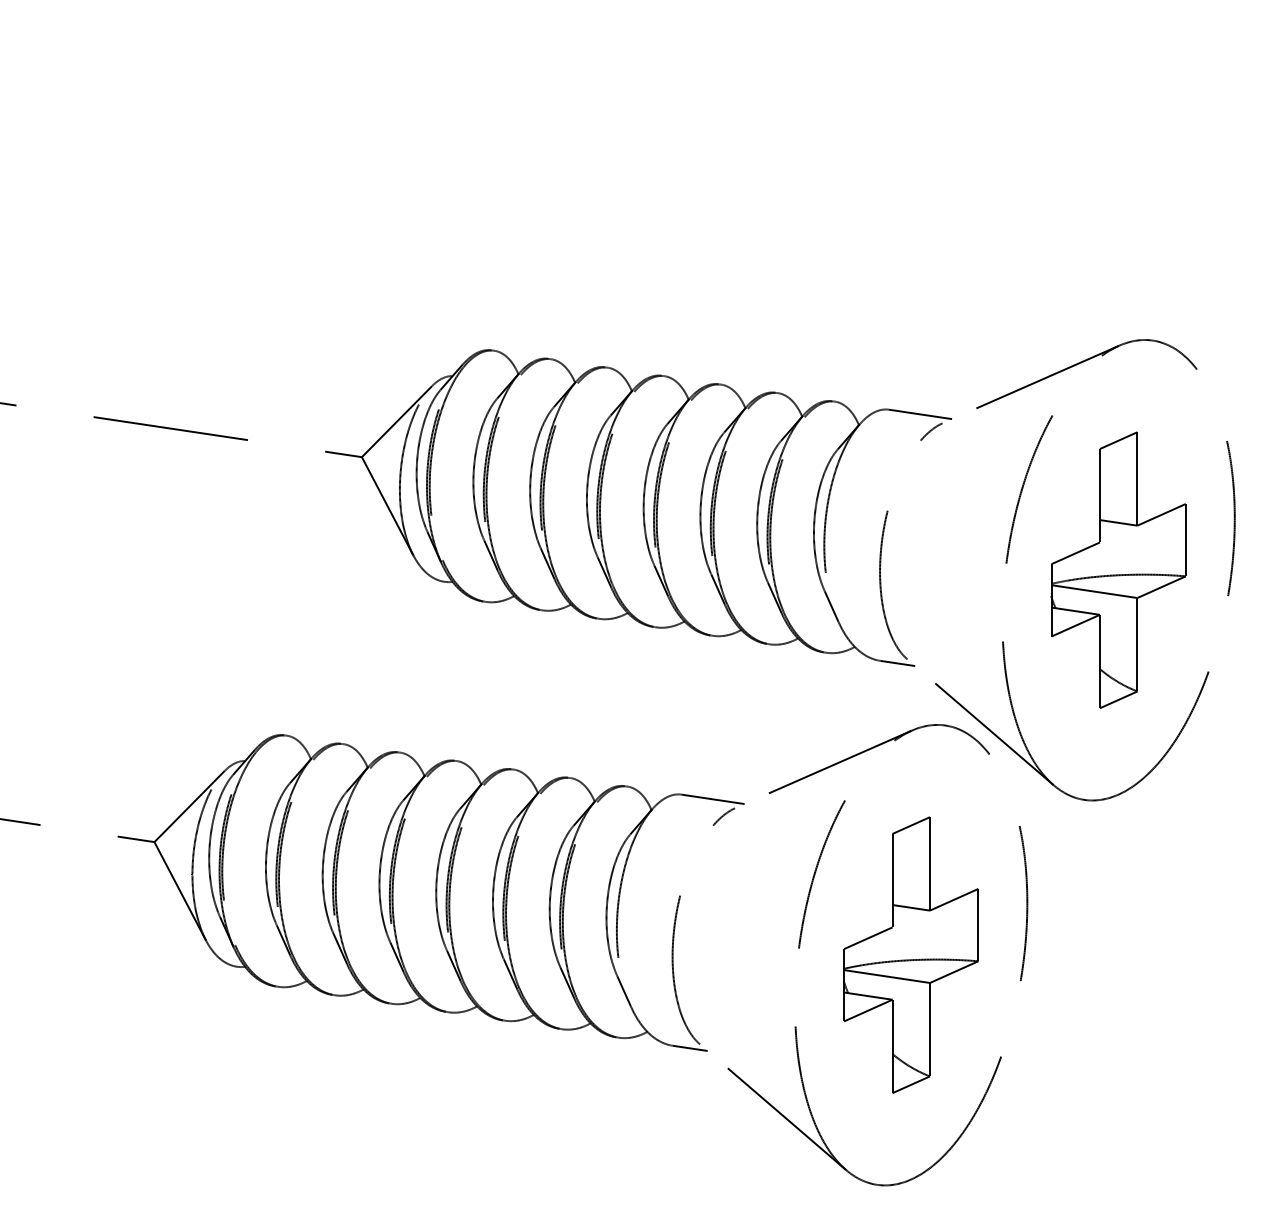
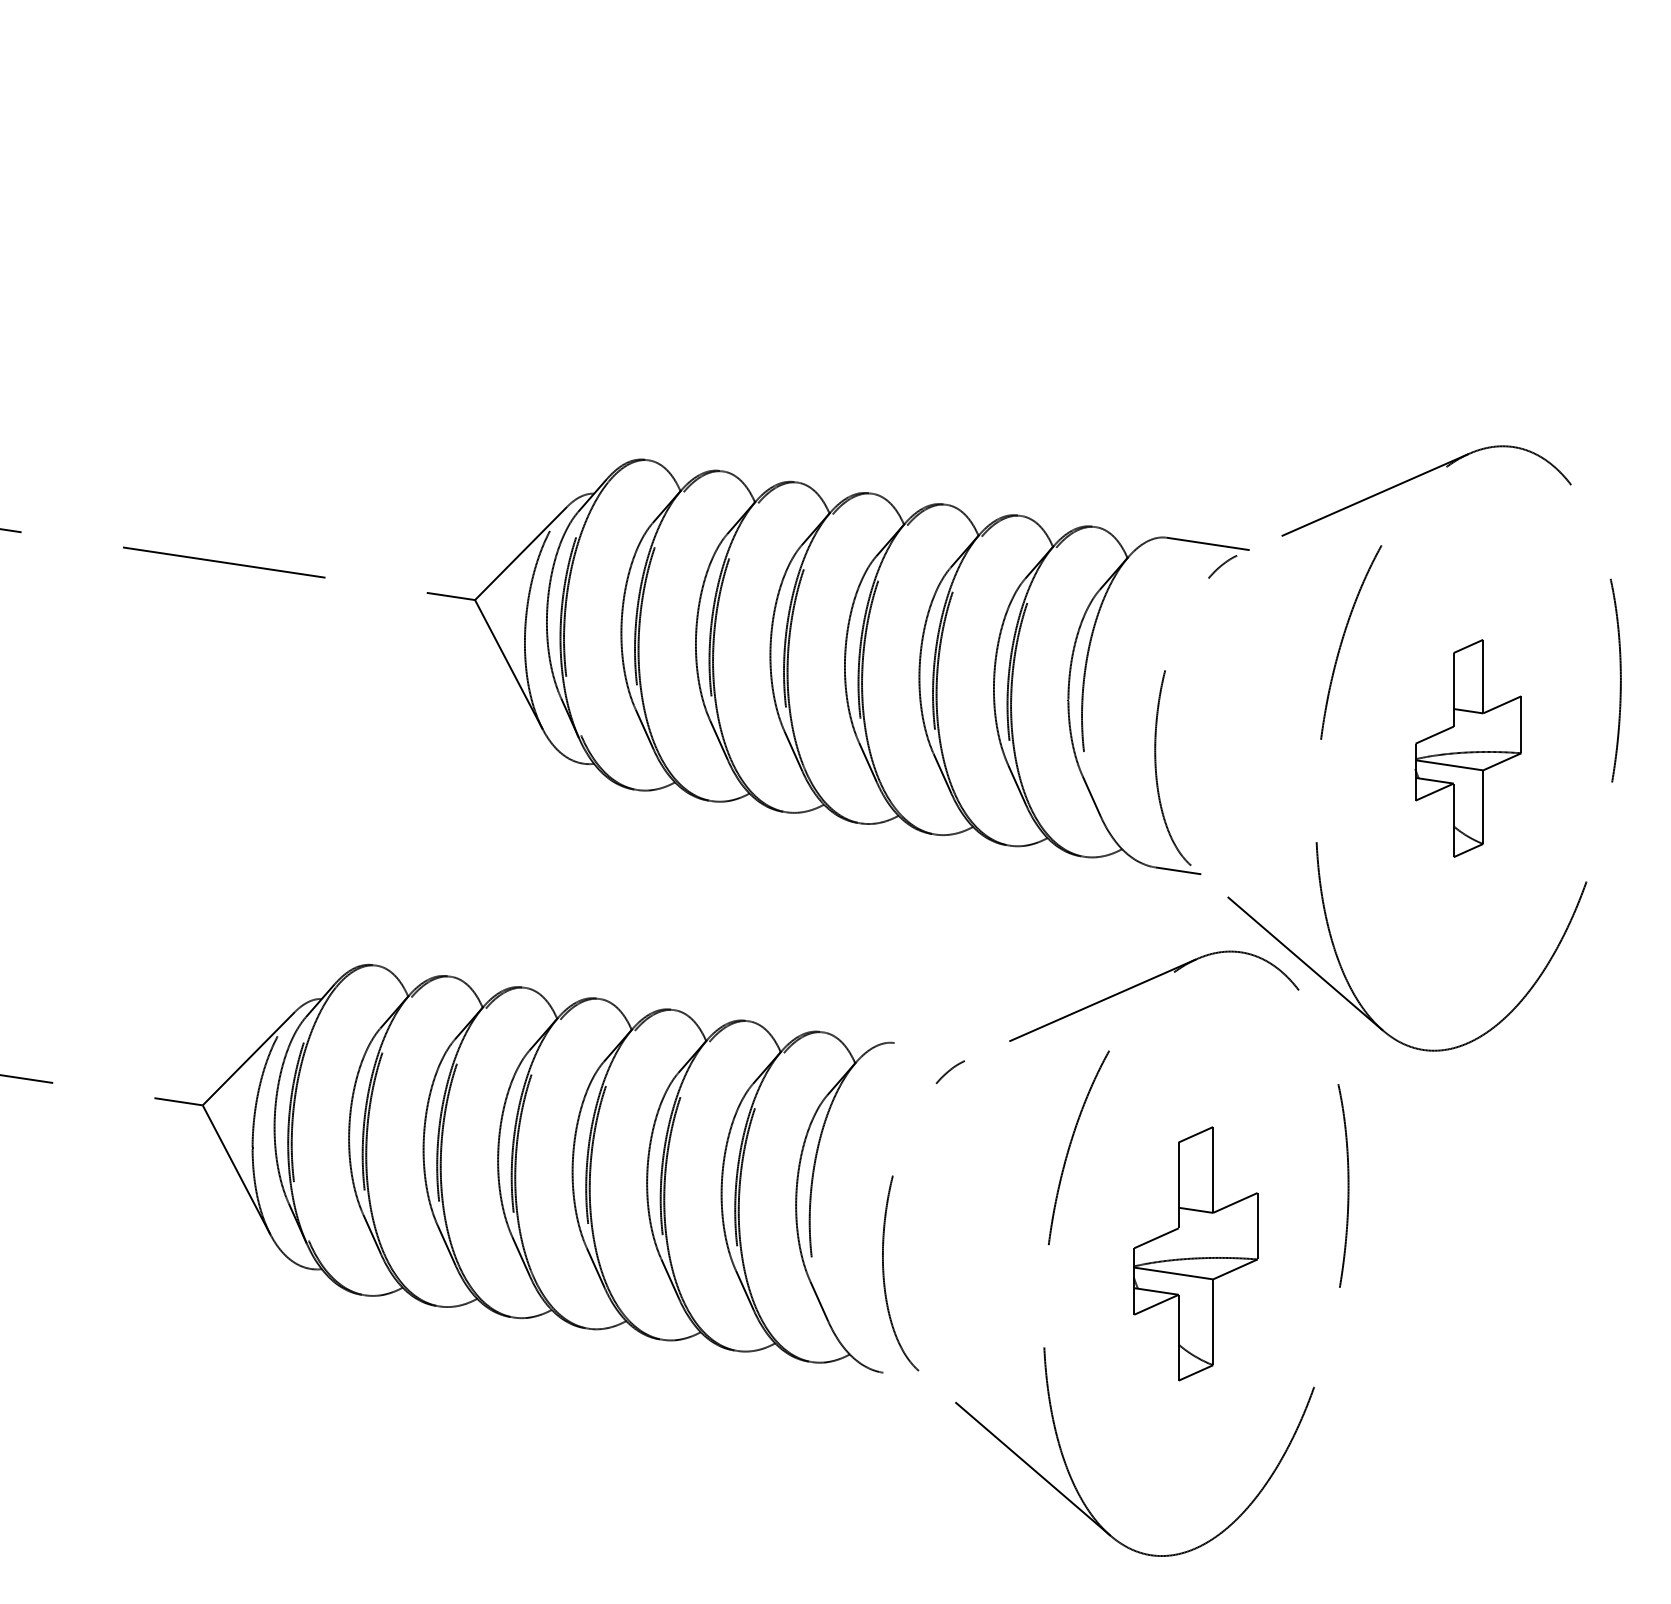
part: (1118, 570) -> (1468, 748), size x0.6
line: (712, 799) -> (935, 1049), removed
part: (910, 954) -> (1195, 1253), size x0.7
line: (689, 1047) -> (905, 1375), removed

